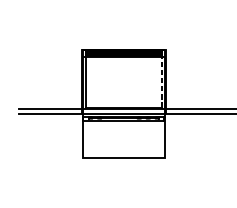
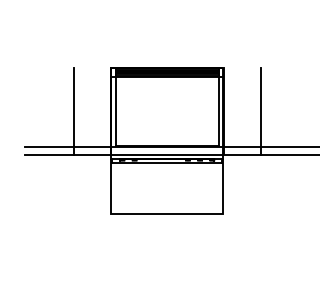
line: (54, 81) -> (73, 110), added
line: (161, 81) -> (218, 110), dashed -> solid
line: (192, 81) -> (260, 110), added

